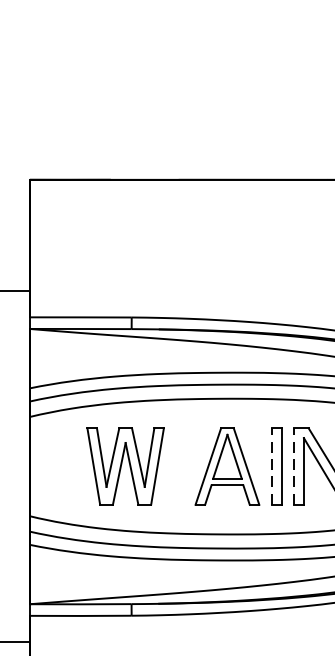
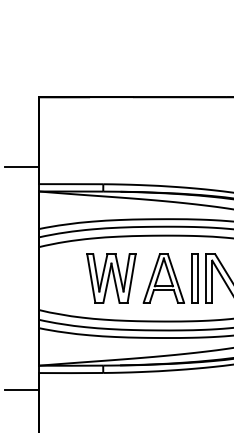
part: (125, 466) -> (111, 278), moved
line: (272, 466) -> (192, 278), dashed -> solid
line: (294, 466) -> (206, 278), dashed -> solid

